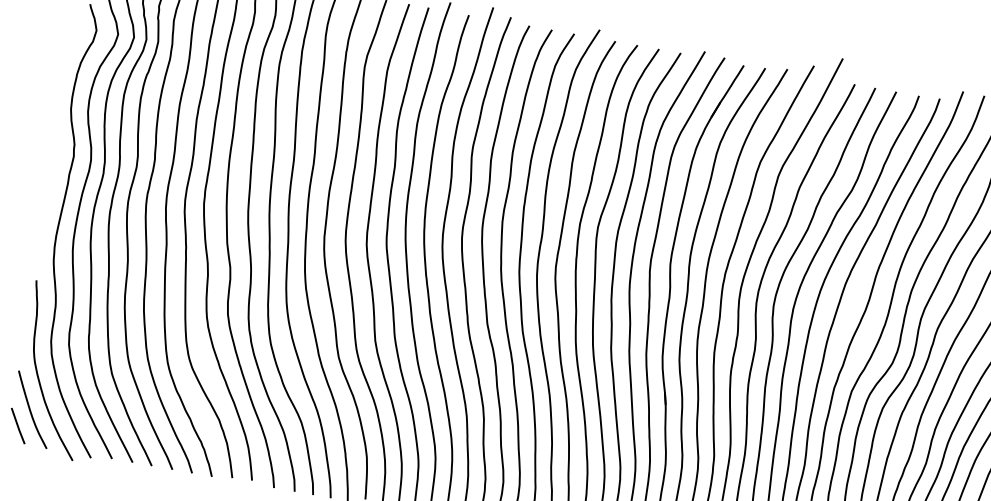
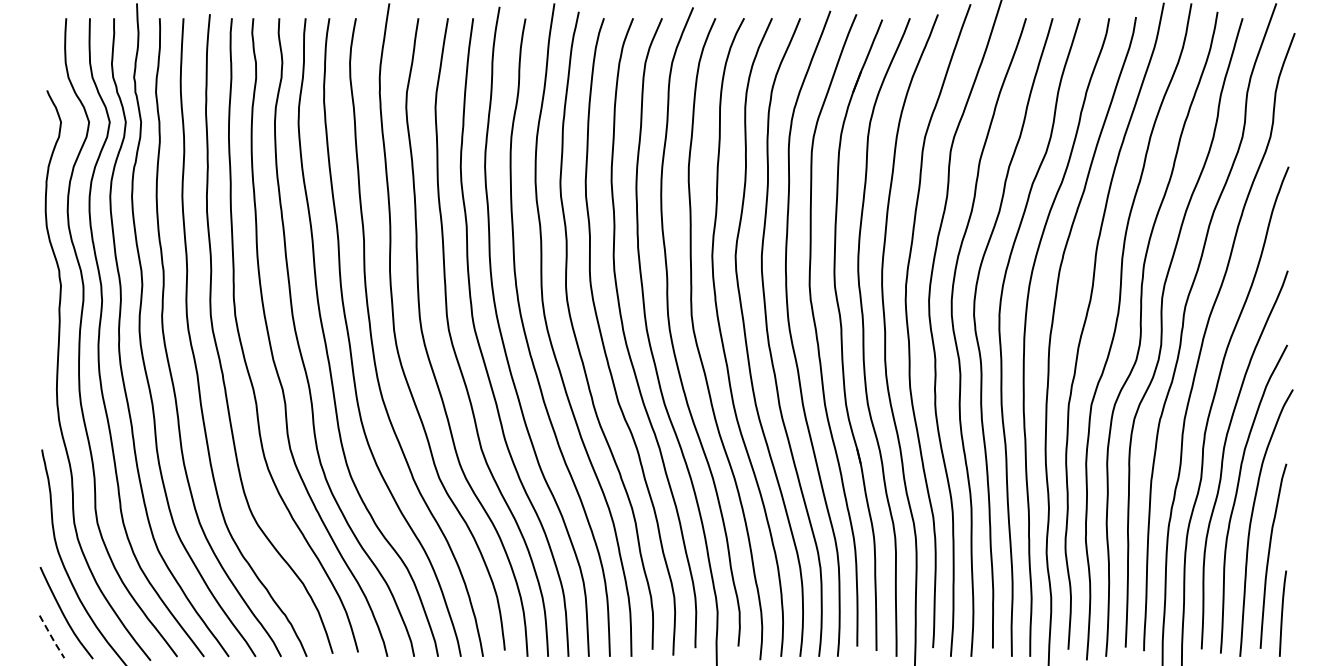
line: (18, 426) -> (52, 637), solid -> dashed

